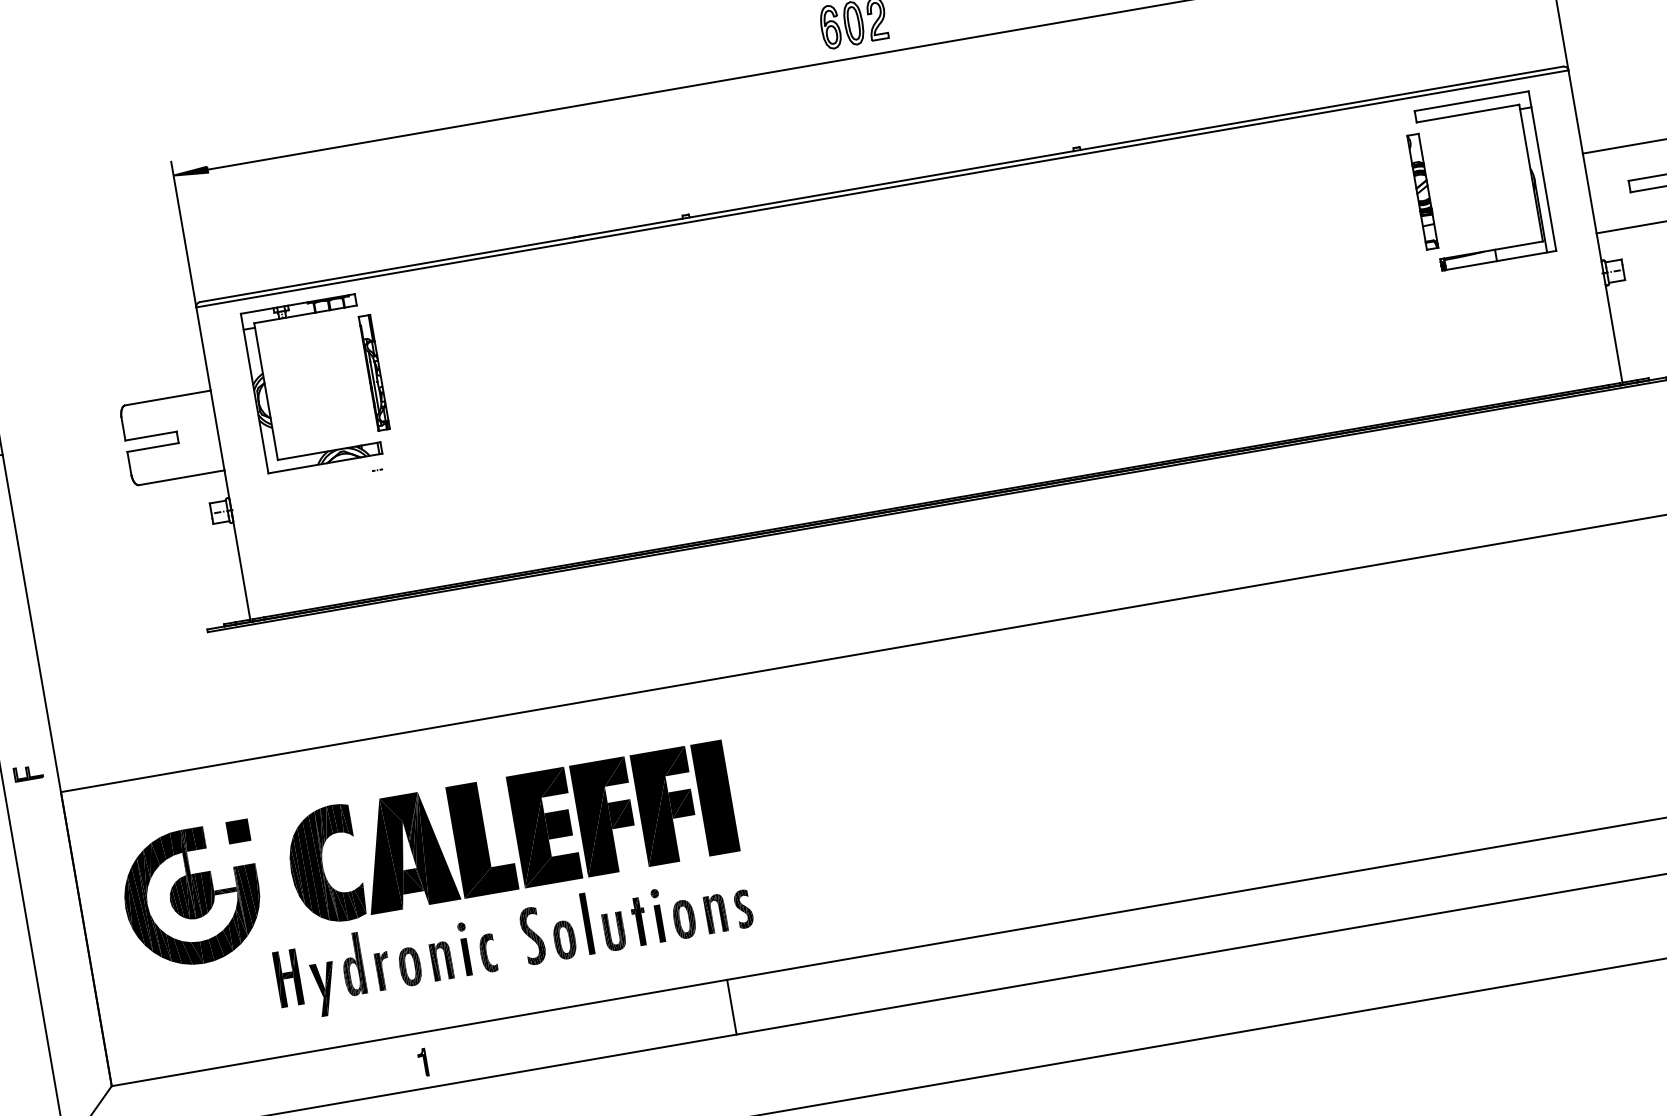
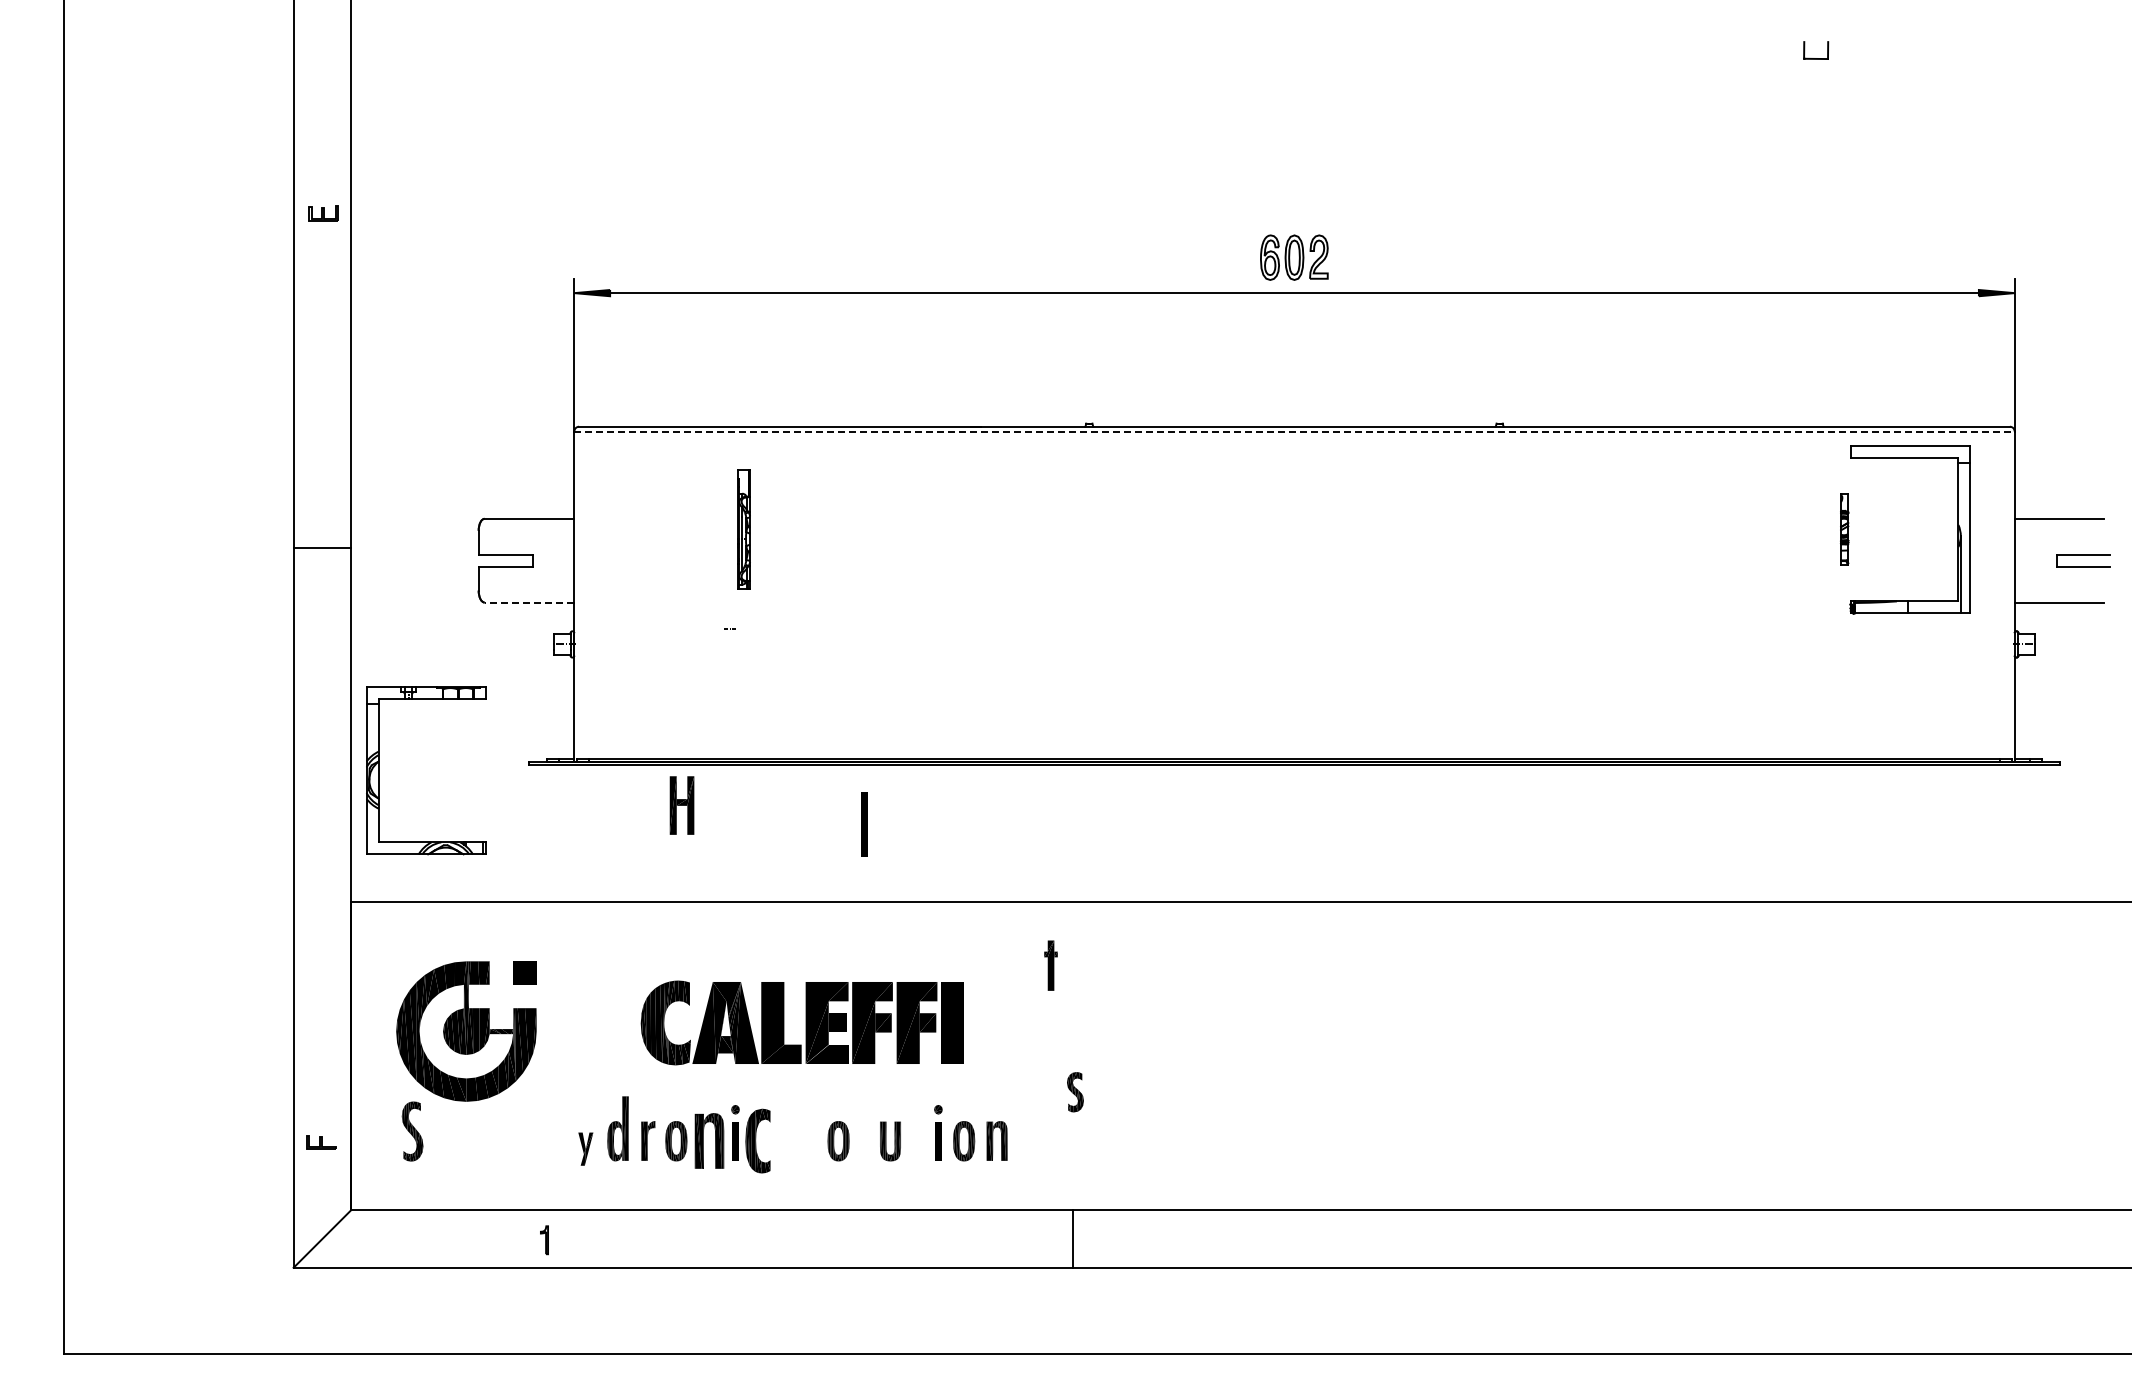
line: (883, 188) -> (1295, 431), solid -> dashed
part: (1422, 191) -> (1844, 529), size x0.6
part: (266, 391) -> (379, 770), moved
line: (181, 477) -> (529, 602), solid -> dashed
part: (28, 772) -> (321, 1142), moved
part: (510, 832) -> (802, 1022), size x0.7
part: (743, 909) -> (1075, 1092), moved
part: (639, 921) -> (1050, 965), moved
part: (587, 923) -> (864, 824), moved
part: (532, 936) -> (412, 1131), moved
part: (487, 953) -> (757, 1141), size x1.6
part: (440, 960) -> (708, 1140), size x1.4
part: (287, 978) -> (681, 805), moved
part: (324, 988) -> (585, 1148), size x0.6
line: (732, 1006) -> (1073, 1238), moved
part: (423, 1062) -> (544, 1240), moved

